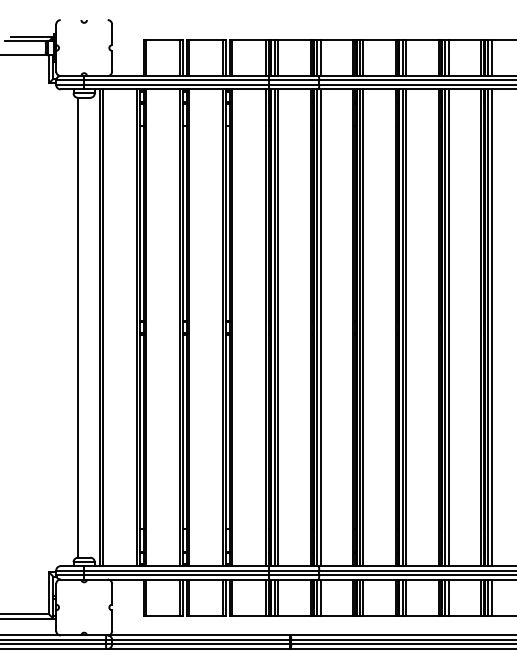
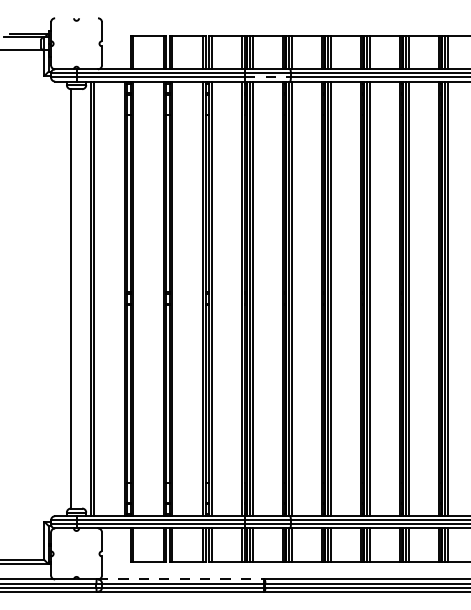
line: (294, 85) -> (268, 77), solid -> dashed
line: (199, 635) -> (181, 579), solid -> dashed

